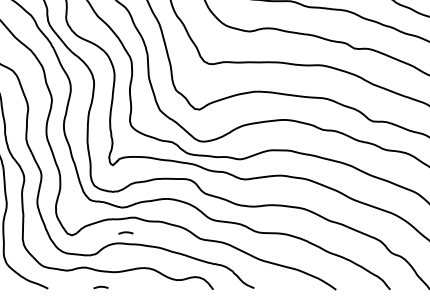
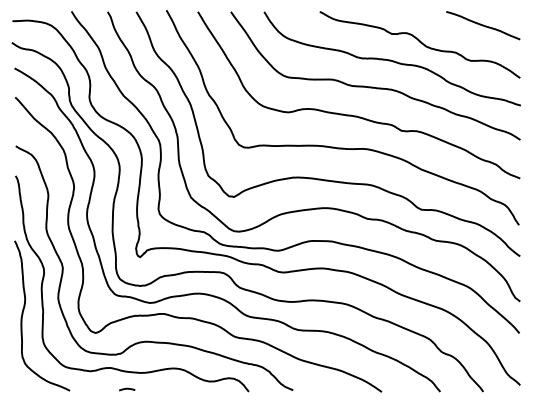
curve: (126, 232) -> (154, 330), removed

